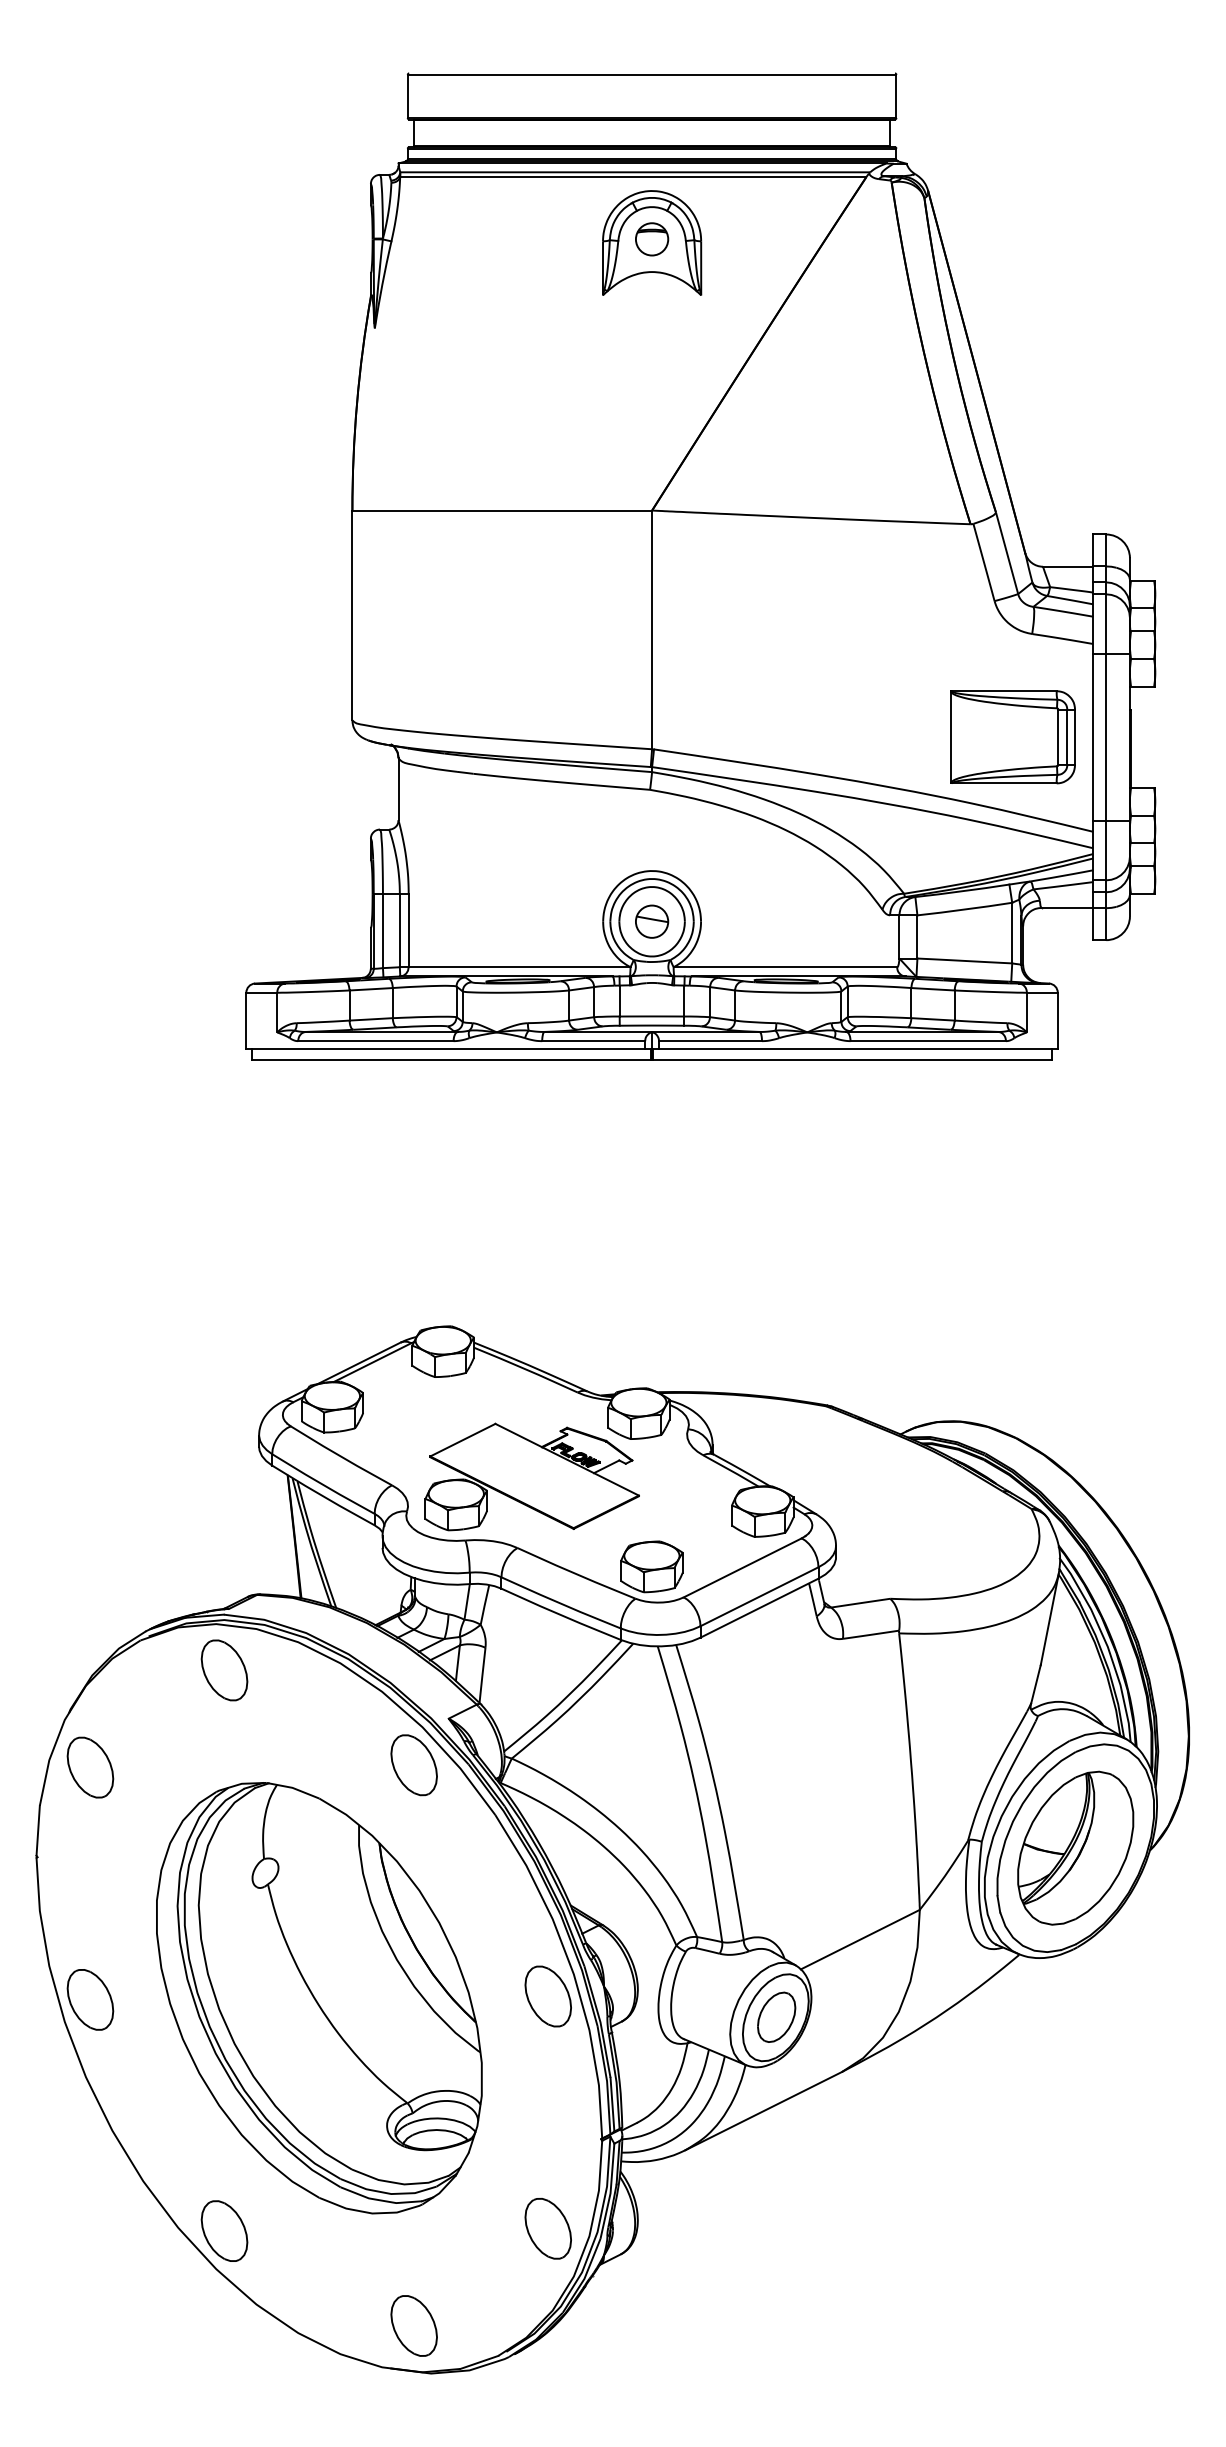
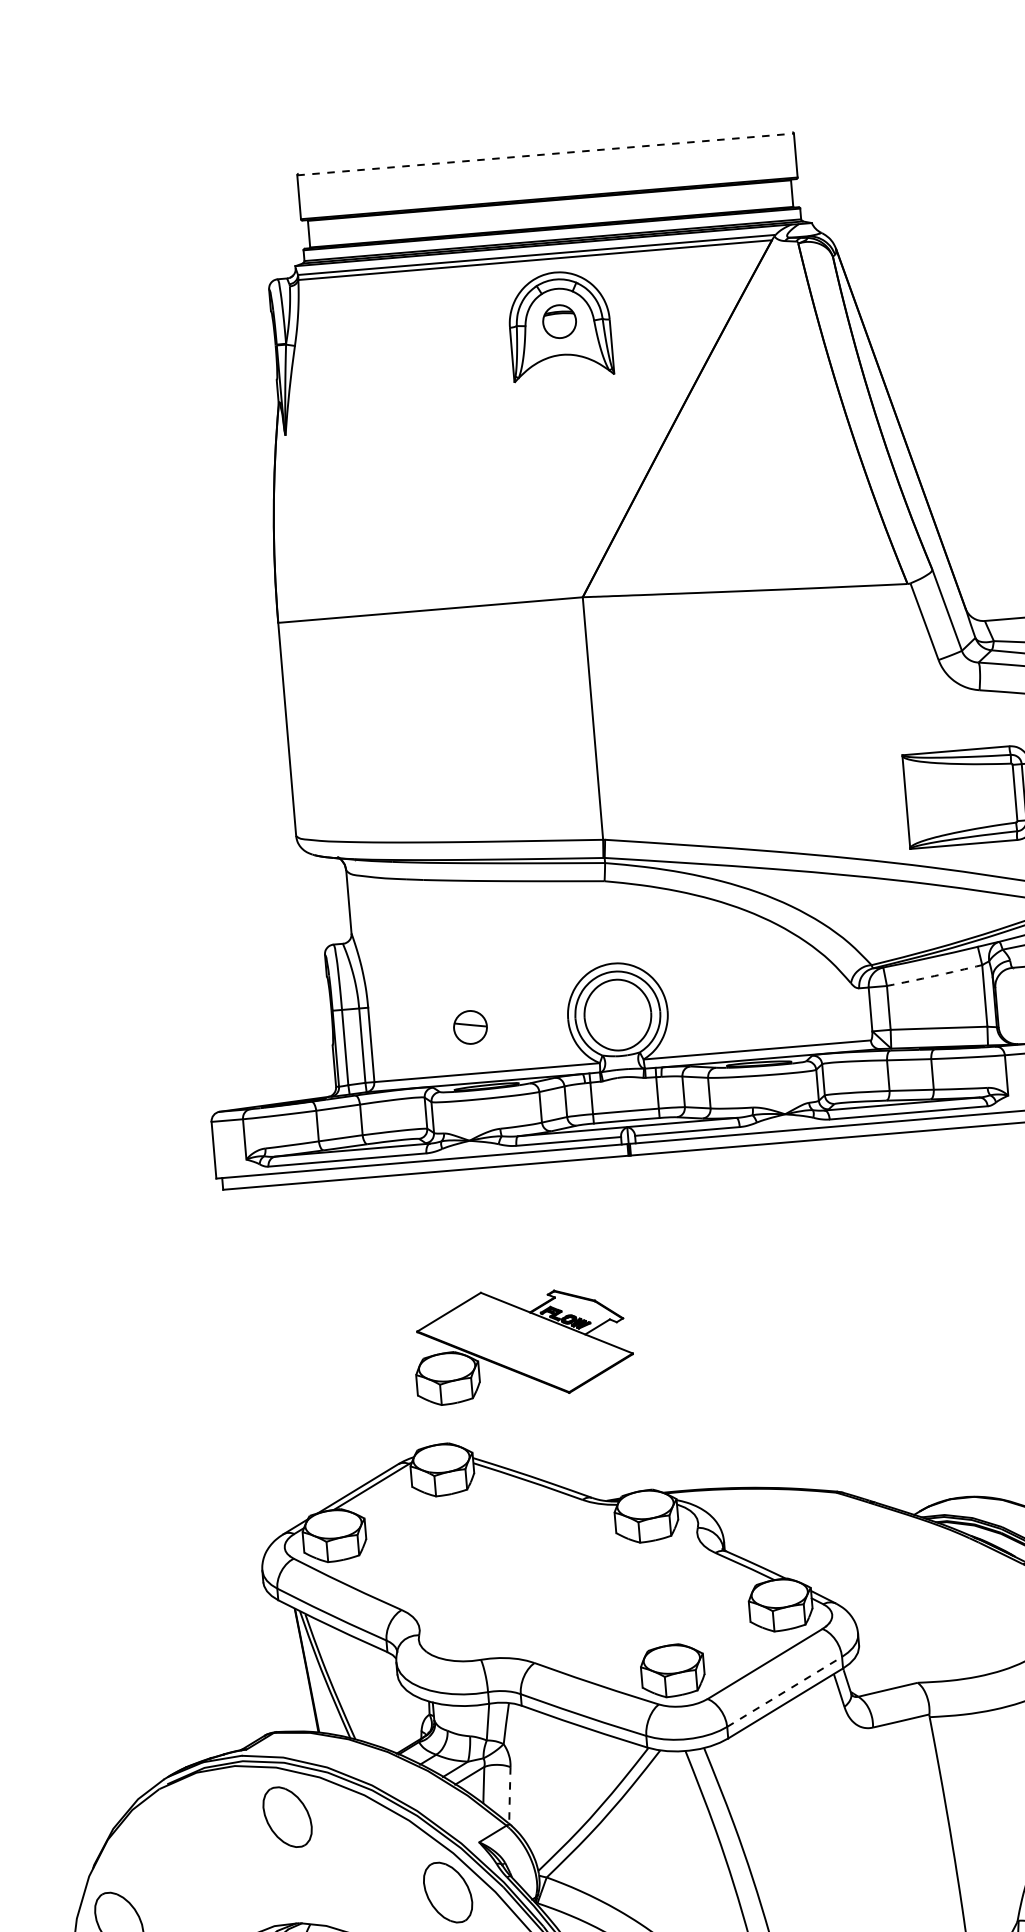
line: (652, 74) -> (546, 154), solid -> dashed
arc: (964, 909) -> (934, 975), solid -> dashed
part: (652, 921) -> (470, 1027), moved
part: (531, 1476) -> (522, 1343), moved
line: (759, 1596) -> (784, 1691), solid -> dashed
part: (224, 1670) -> (287, 1817), moved
line: (482, 1676) -> (509, 1796), solid -> dashed

